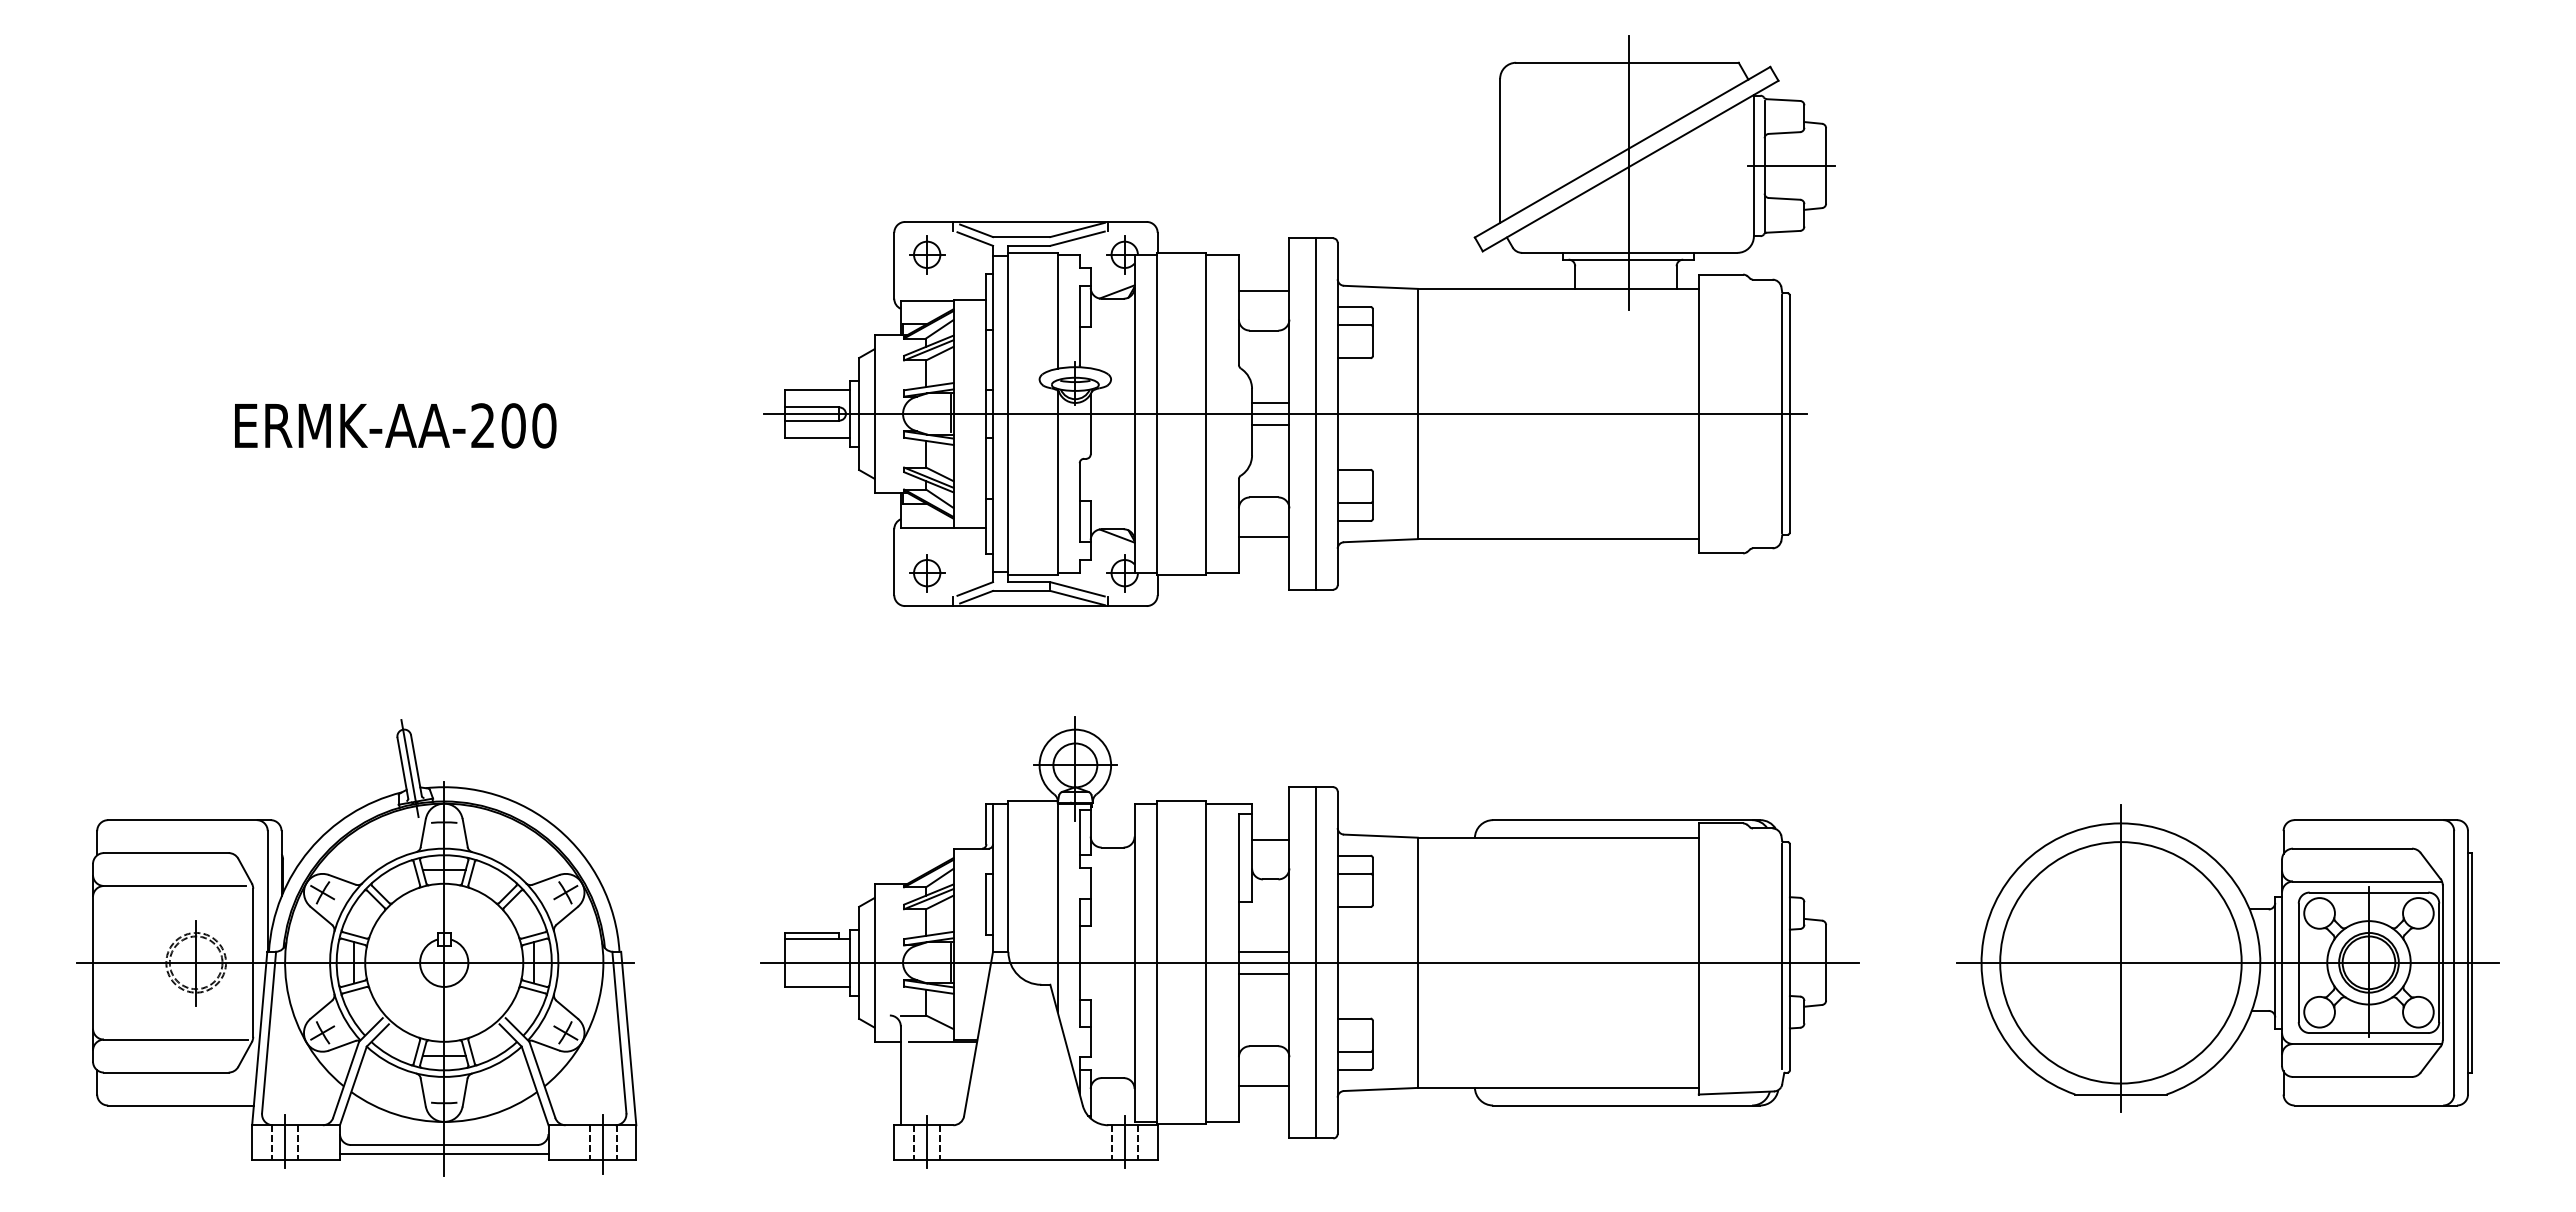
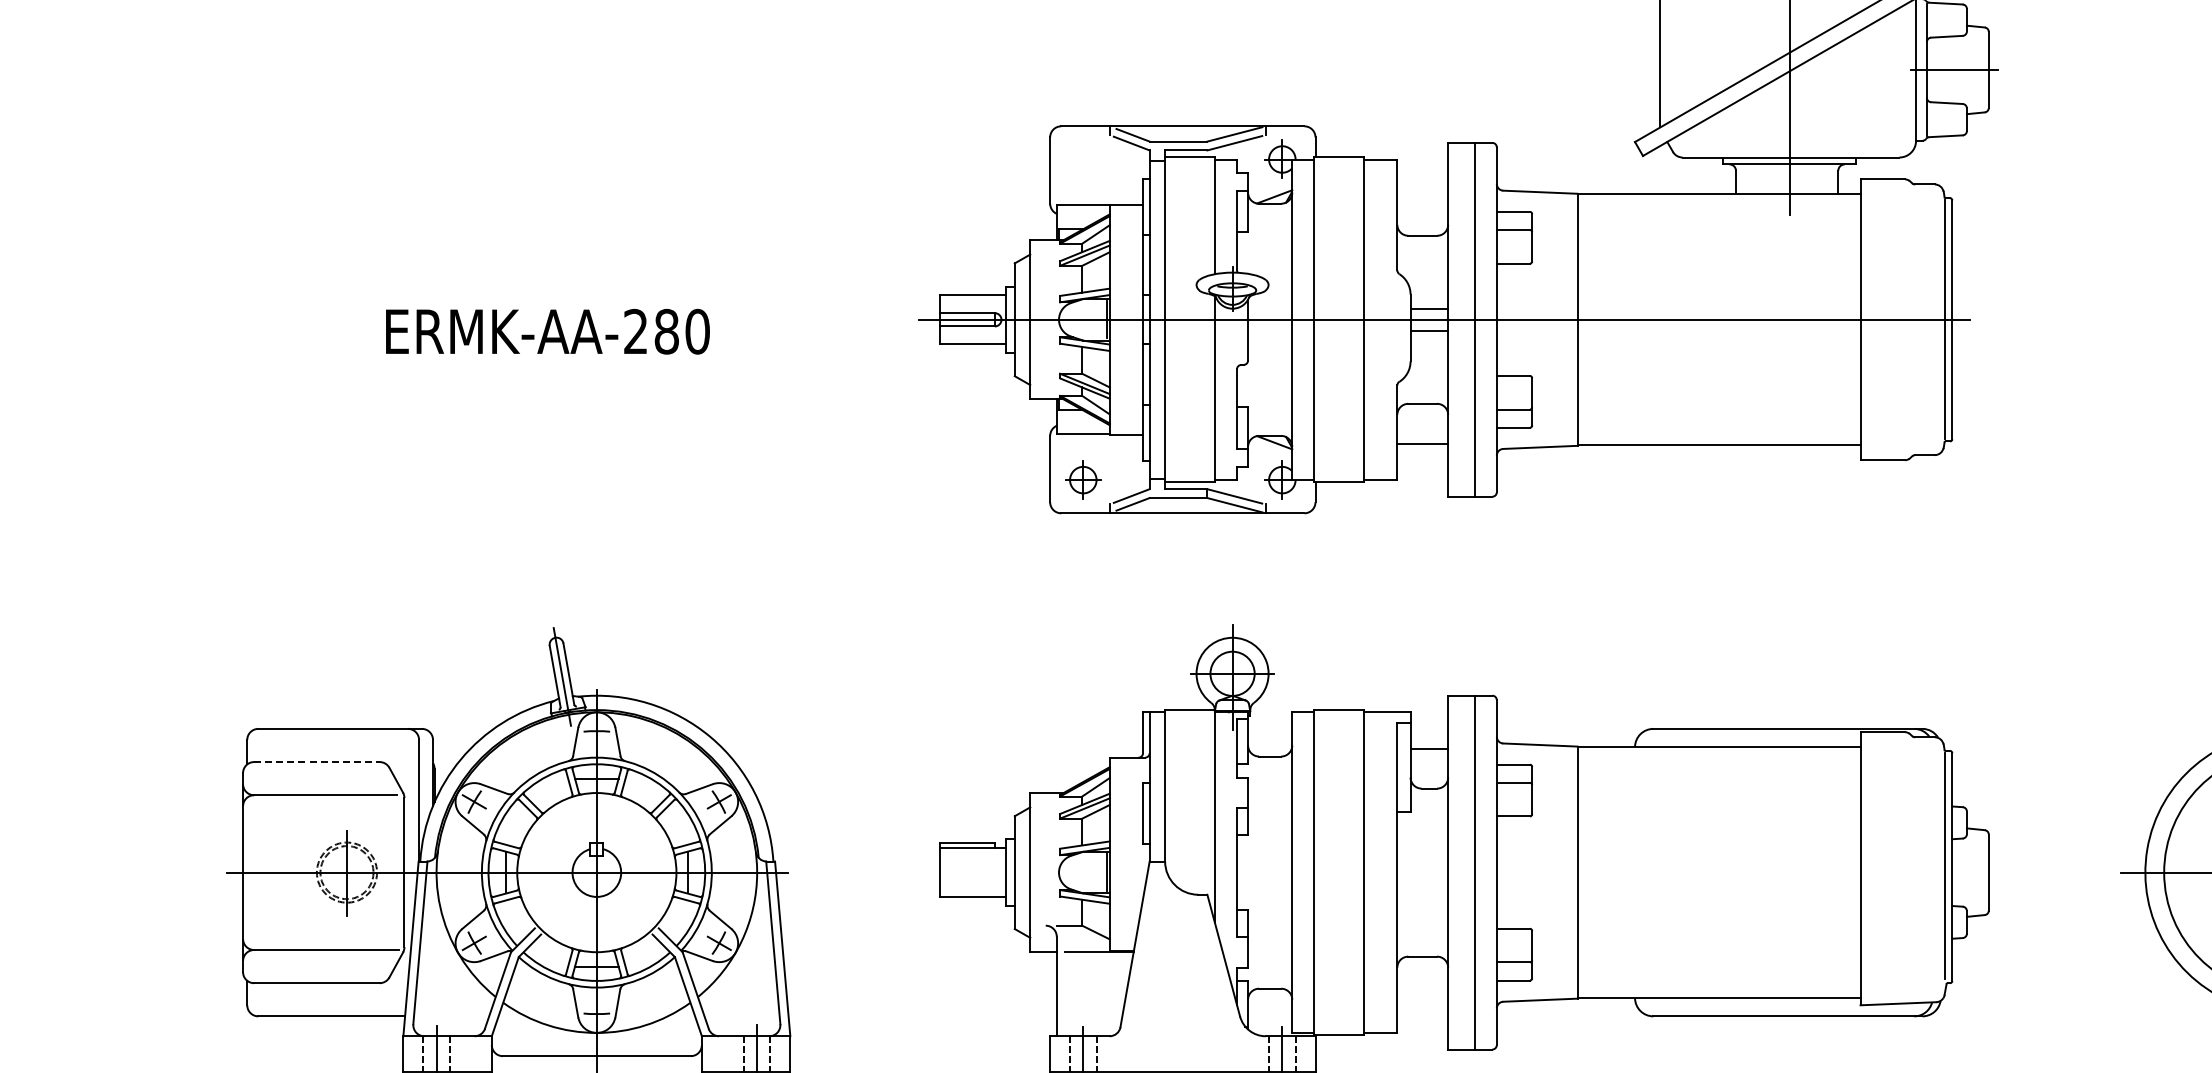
part: (927, 254) -> (1083, 159), removed
line: (1263, 291) -> (1422, 196), removed
text: (513, 425) -> (666, 331), ERMK-AA-200 -> ERMK-AA-280
line: (166, 853) -> (317, 762), solid -> dashed
line: (1263, 951) -> (1422, 861), removed
line: (1309, 962) -> (1468, 872), removed
line: (1263, 973) -> (1422, 883), removed
line: (1263, 1085) -> (1422, 996), removed
line: (443, 1153) -> (596, 1064), removed

